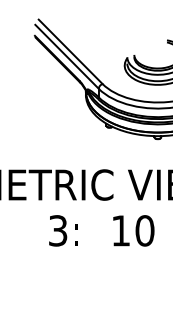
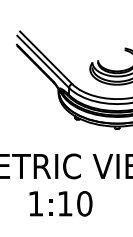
text: (58, 230) -> (36, 203), 3 -> 1
text: (133, 230) -> (75, 203), moved

